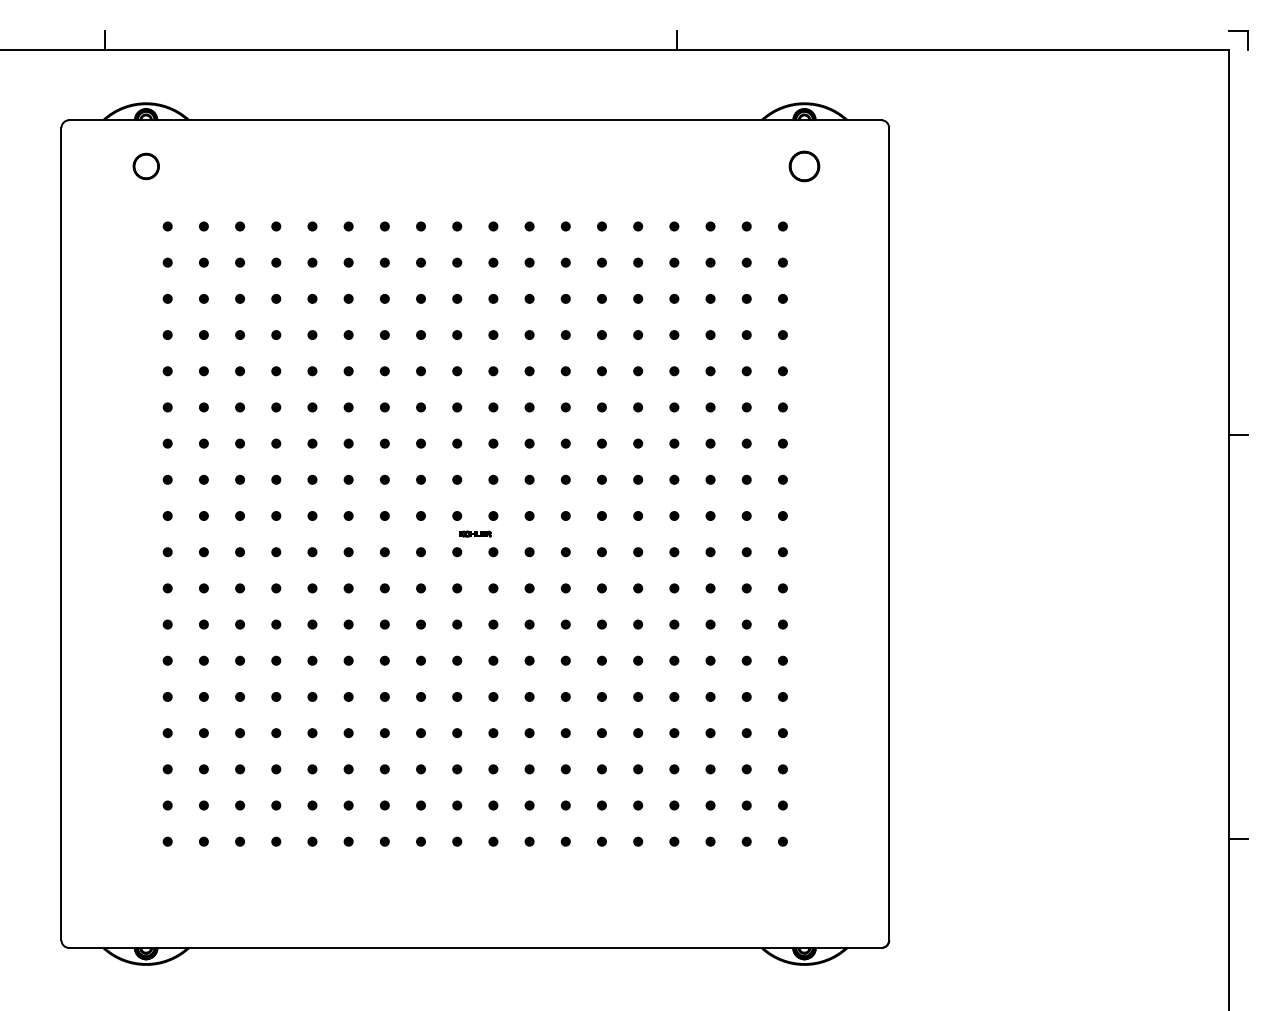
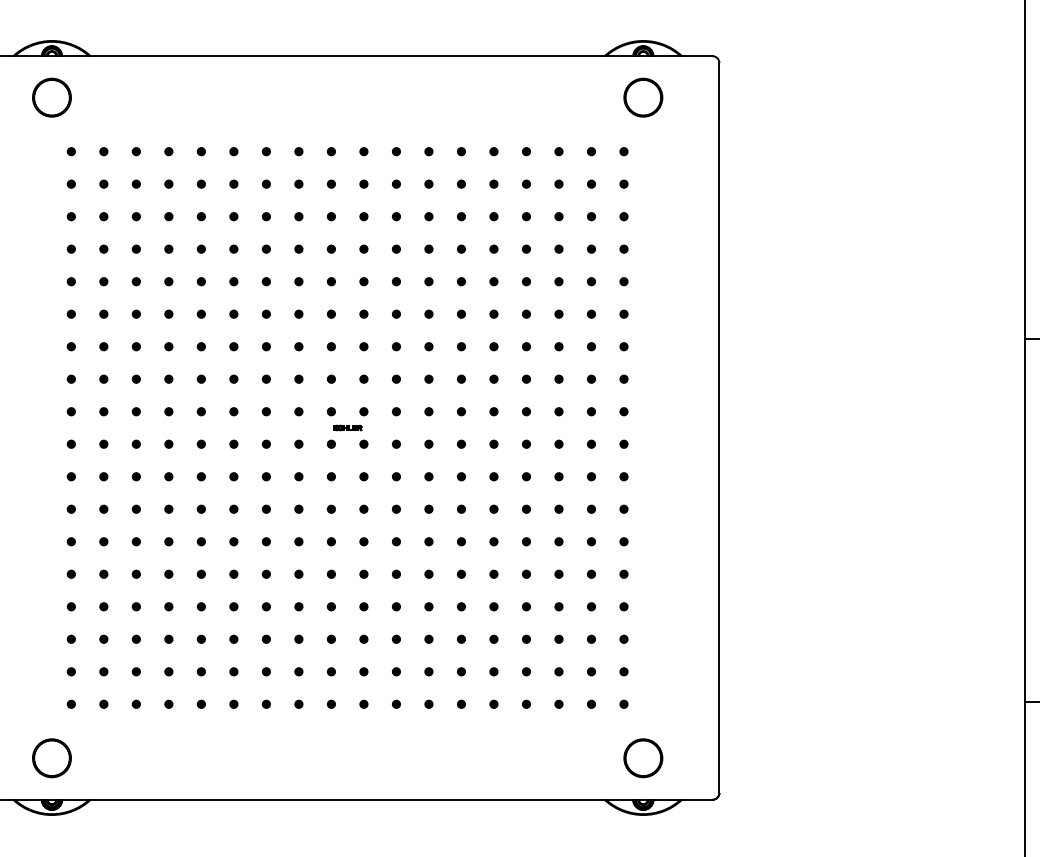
part: (146, 166) -> (52, 97), size x1.67
circle: (804, 166) -> (643, 97), size x1.43
part: (146, 901) -> (52, 758), added
circle: (804, 901) -> (643, 758), added

